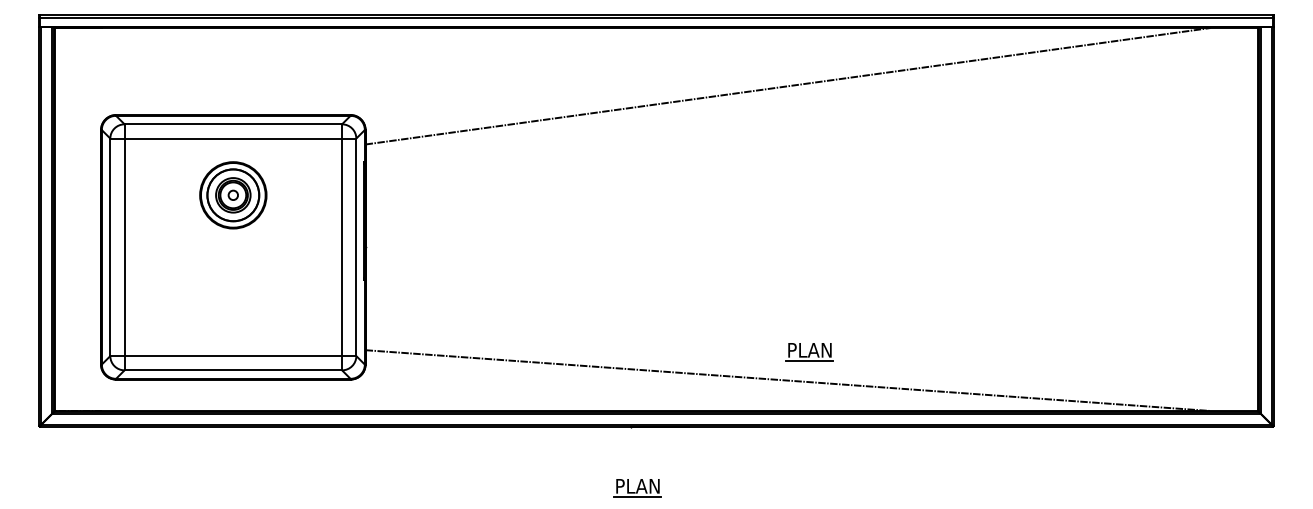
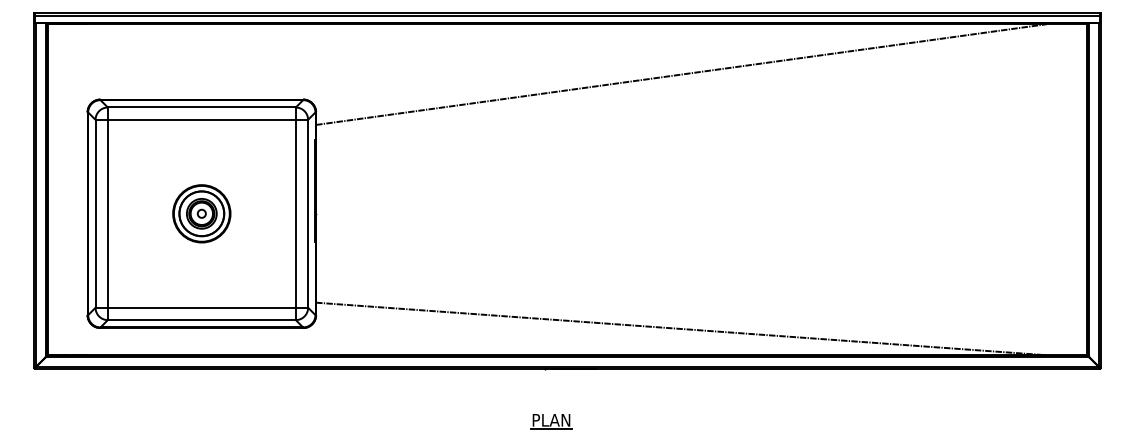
part: (233, 195) -> (201, 213), moved
part: (809, 352) -> (699, 304), removed

